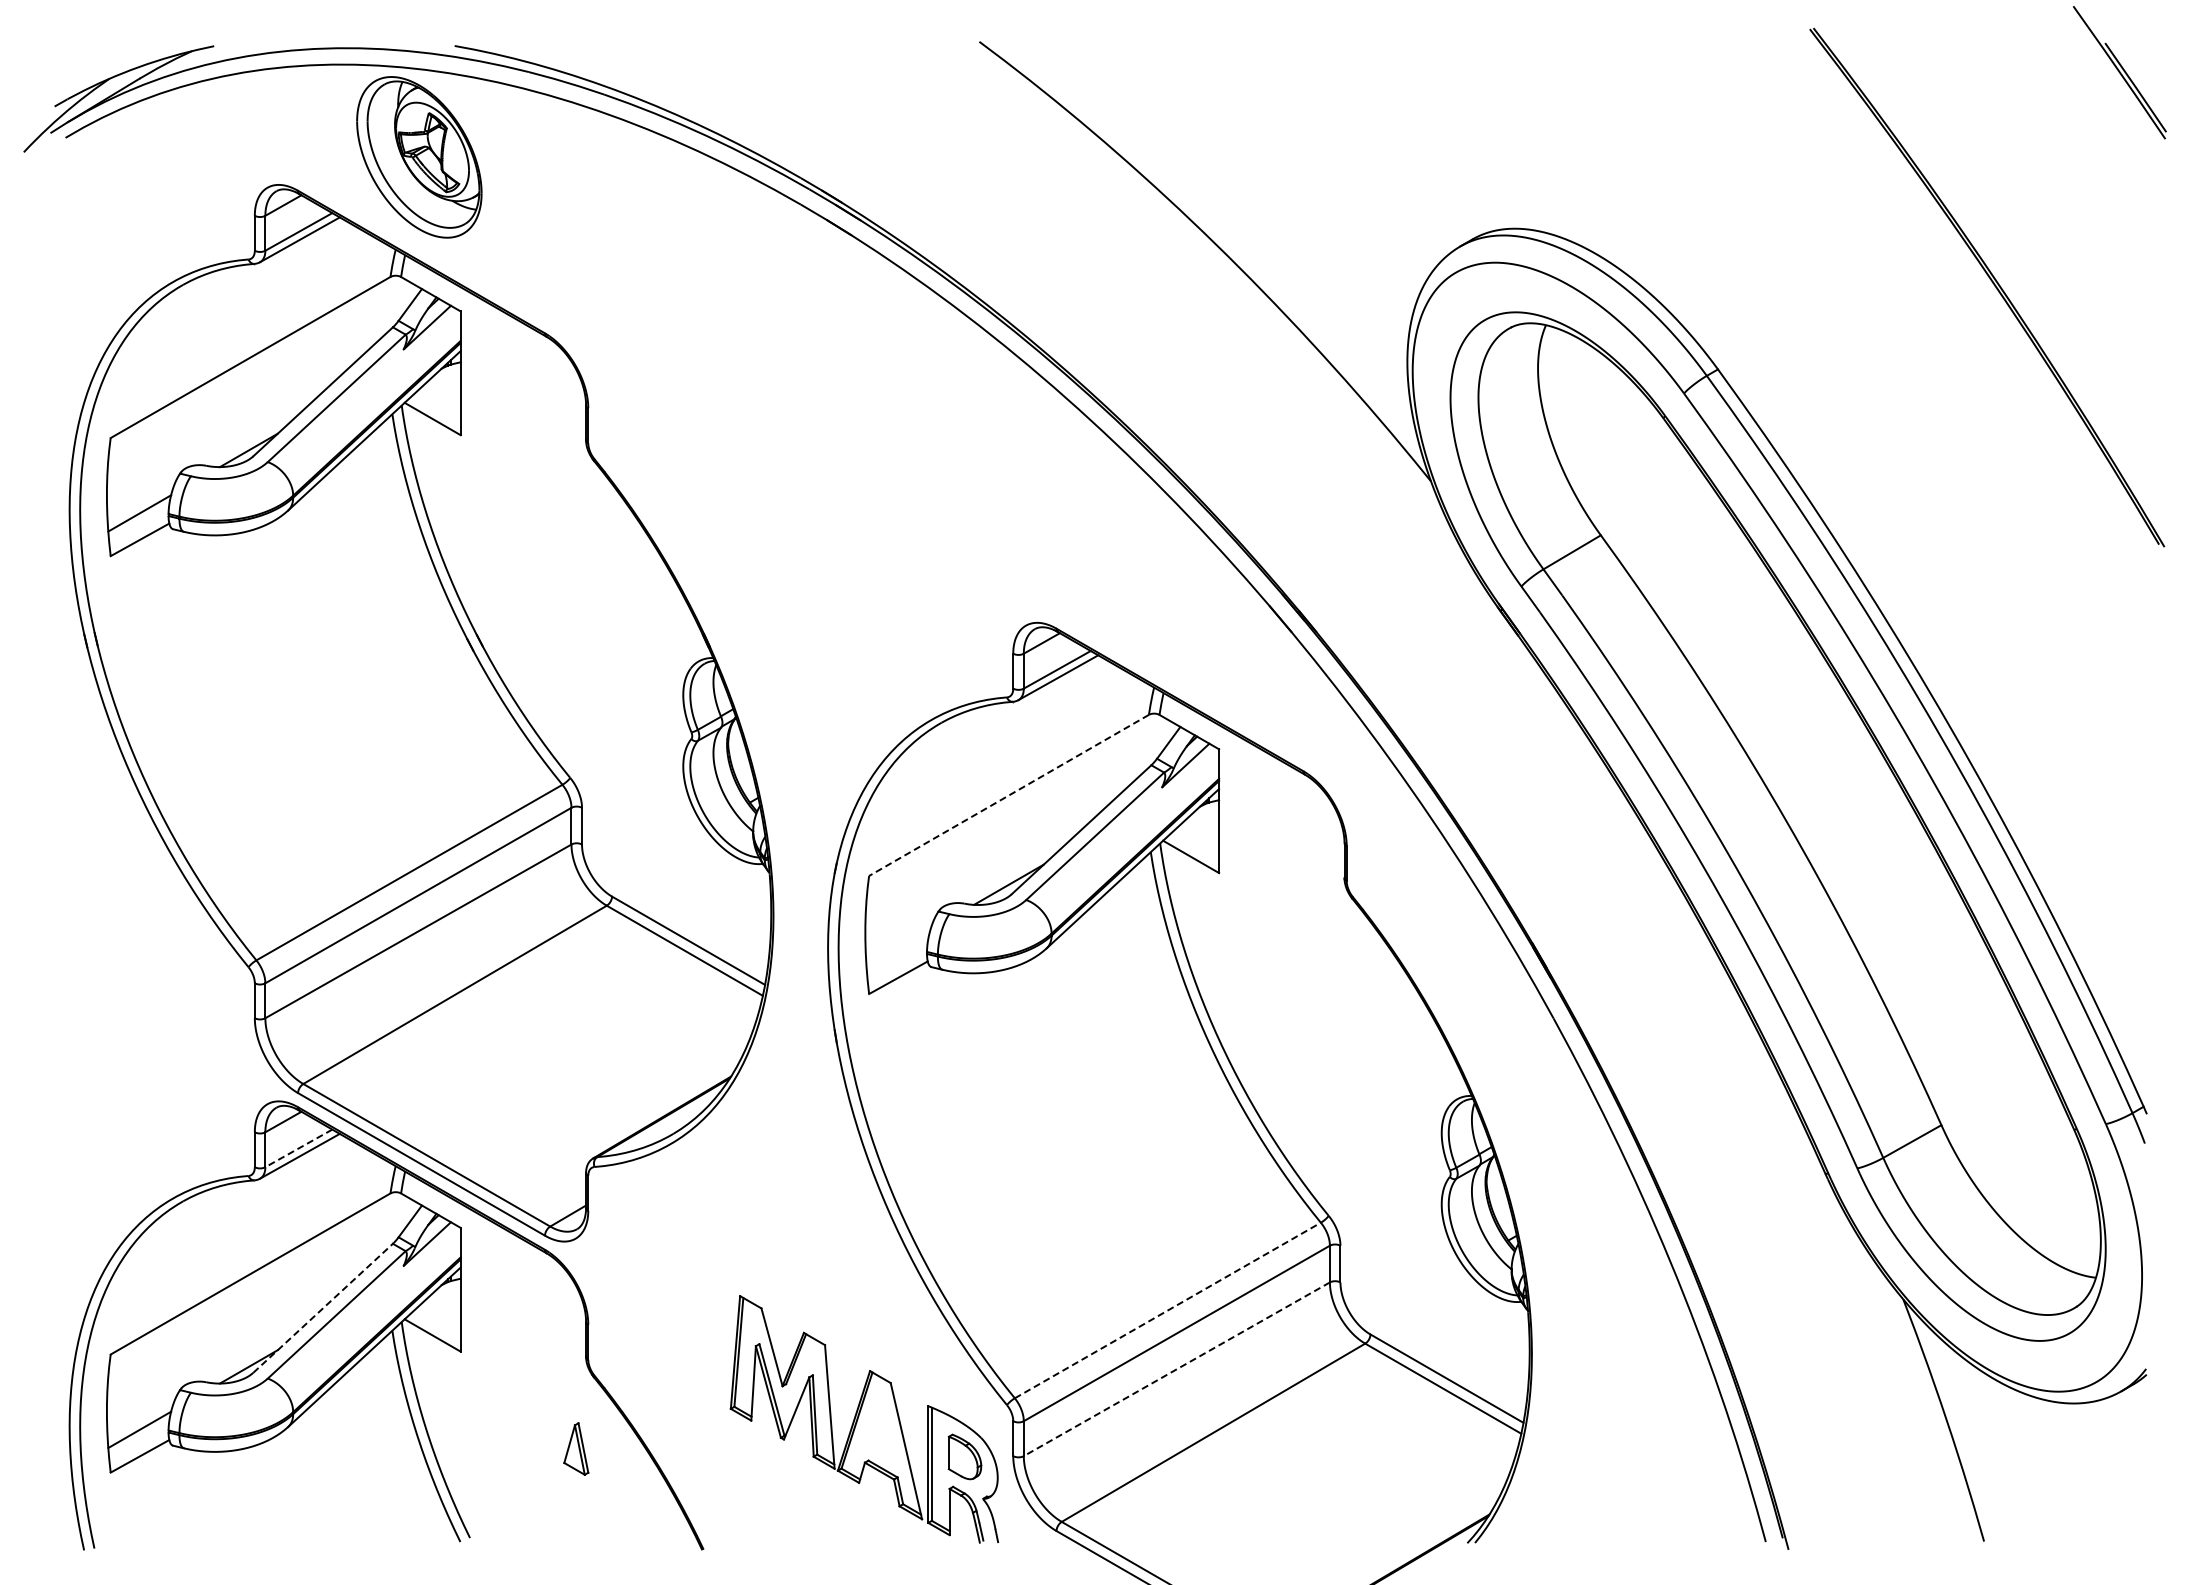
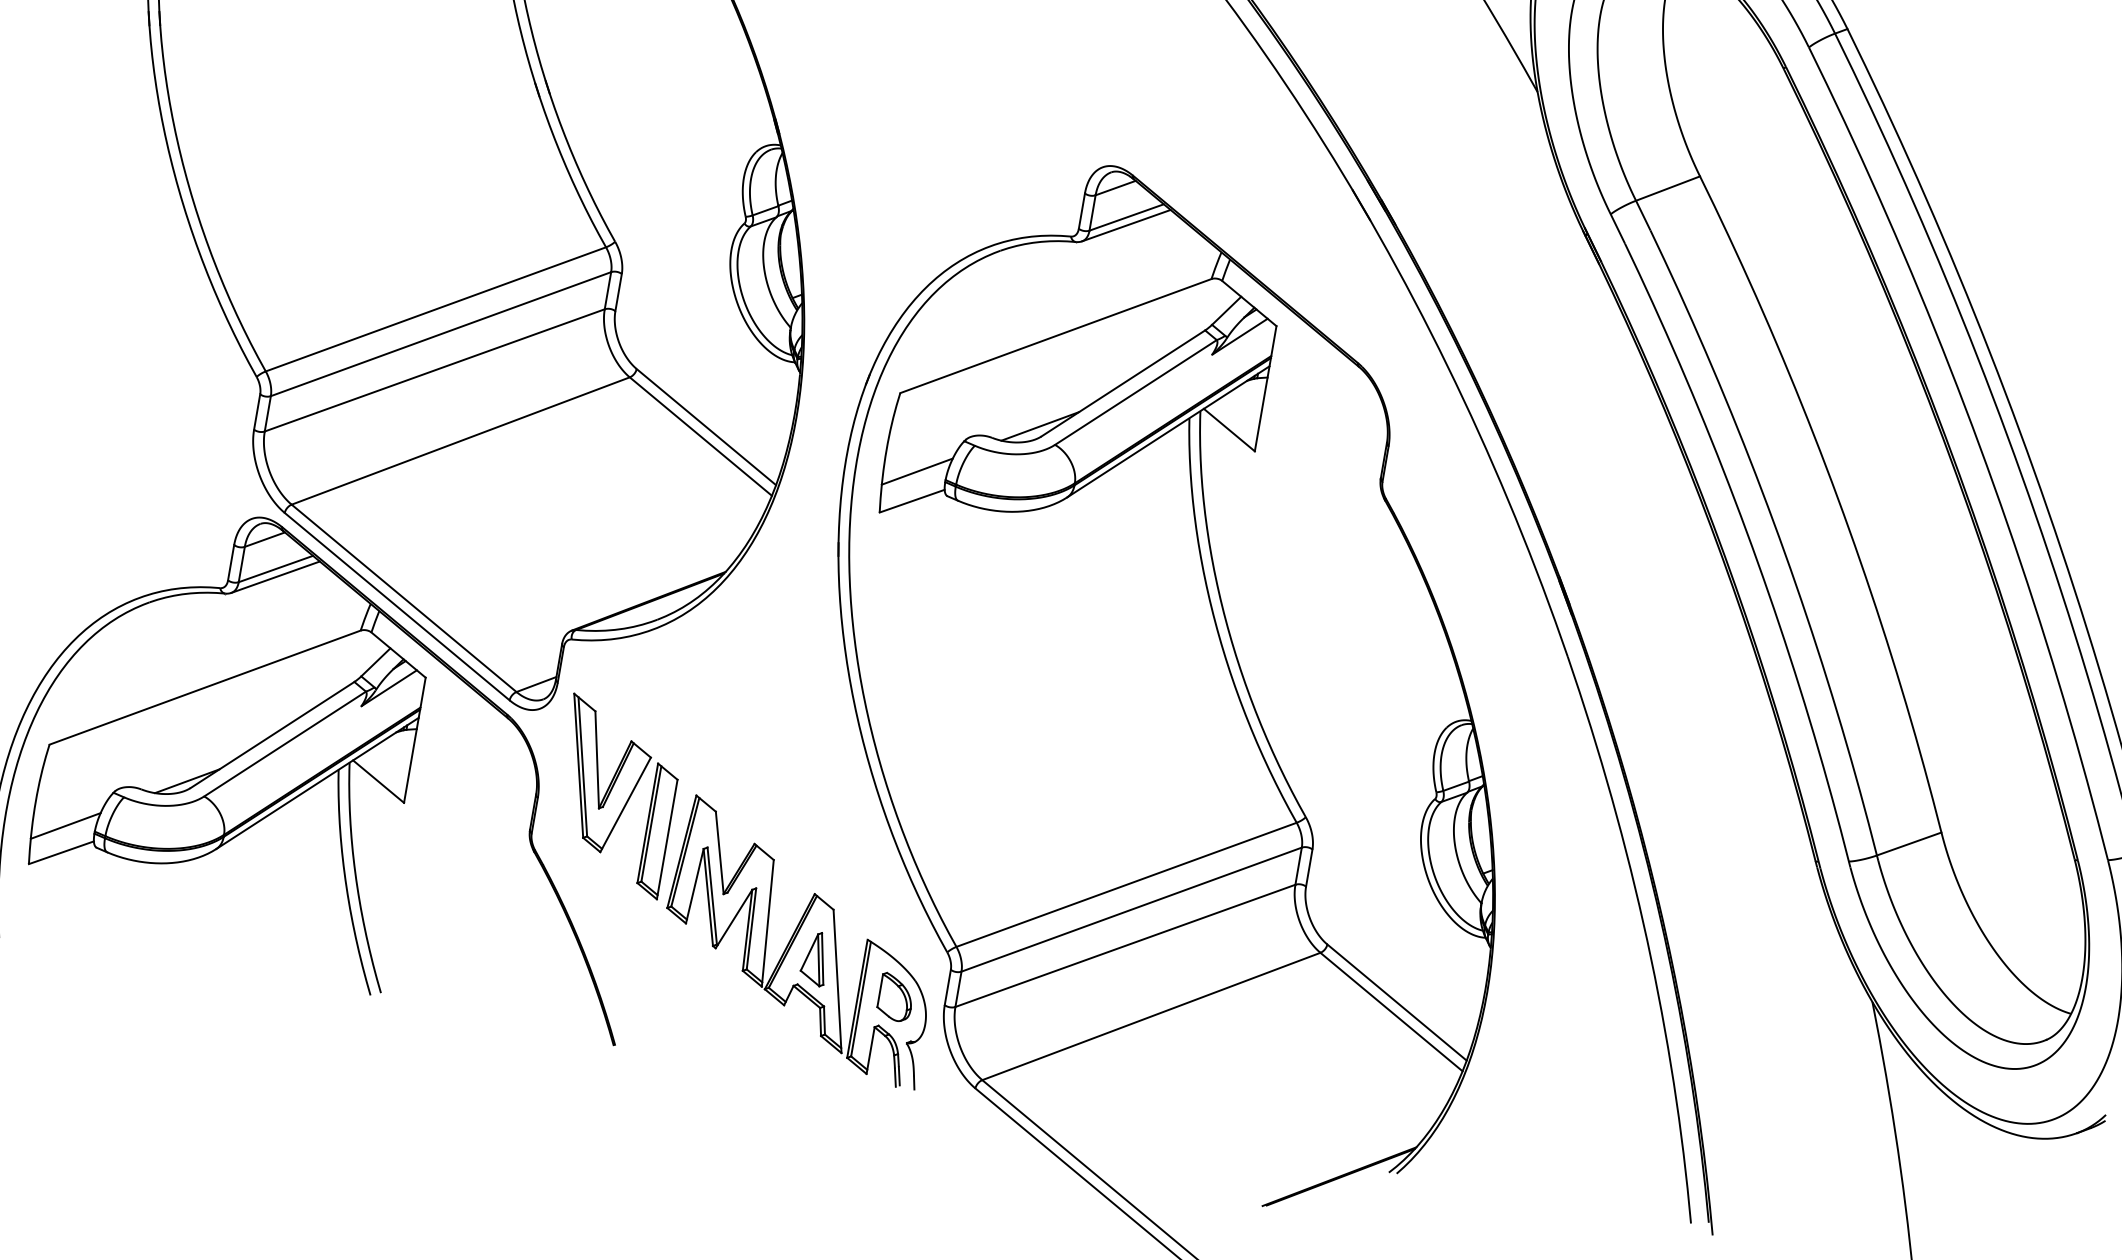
line: (1008, 795) -> (1055, 336), dashed -> solid
line: (898, 948) -> (917, 471), added
line: (298, 1148) -> (275, 569), dashed -> solid
line: (323, 1308) -> (272, 735), dashed -> solid
part: (662, 1310) -> (615, 796), added
line: (1168, 1310) -> (1127, 884), dashed -> solid
line: (1176, 1369) -> (1125, 946), dashed -> solid
part: (576, 1448) -> (815, 958), moved

